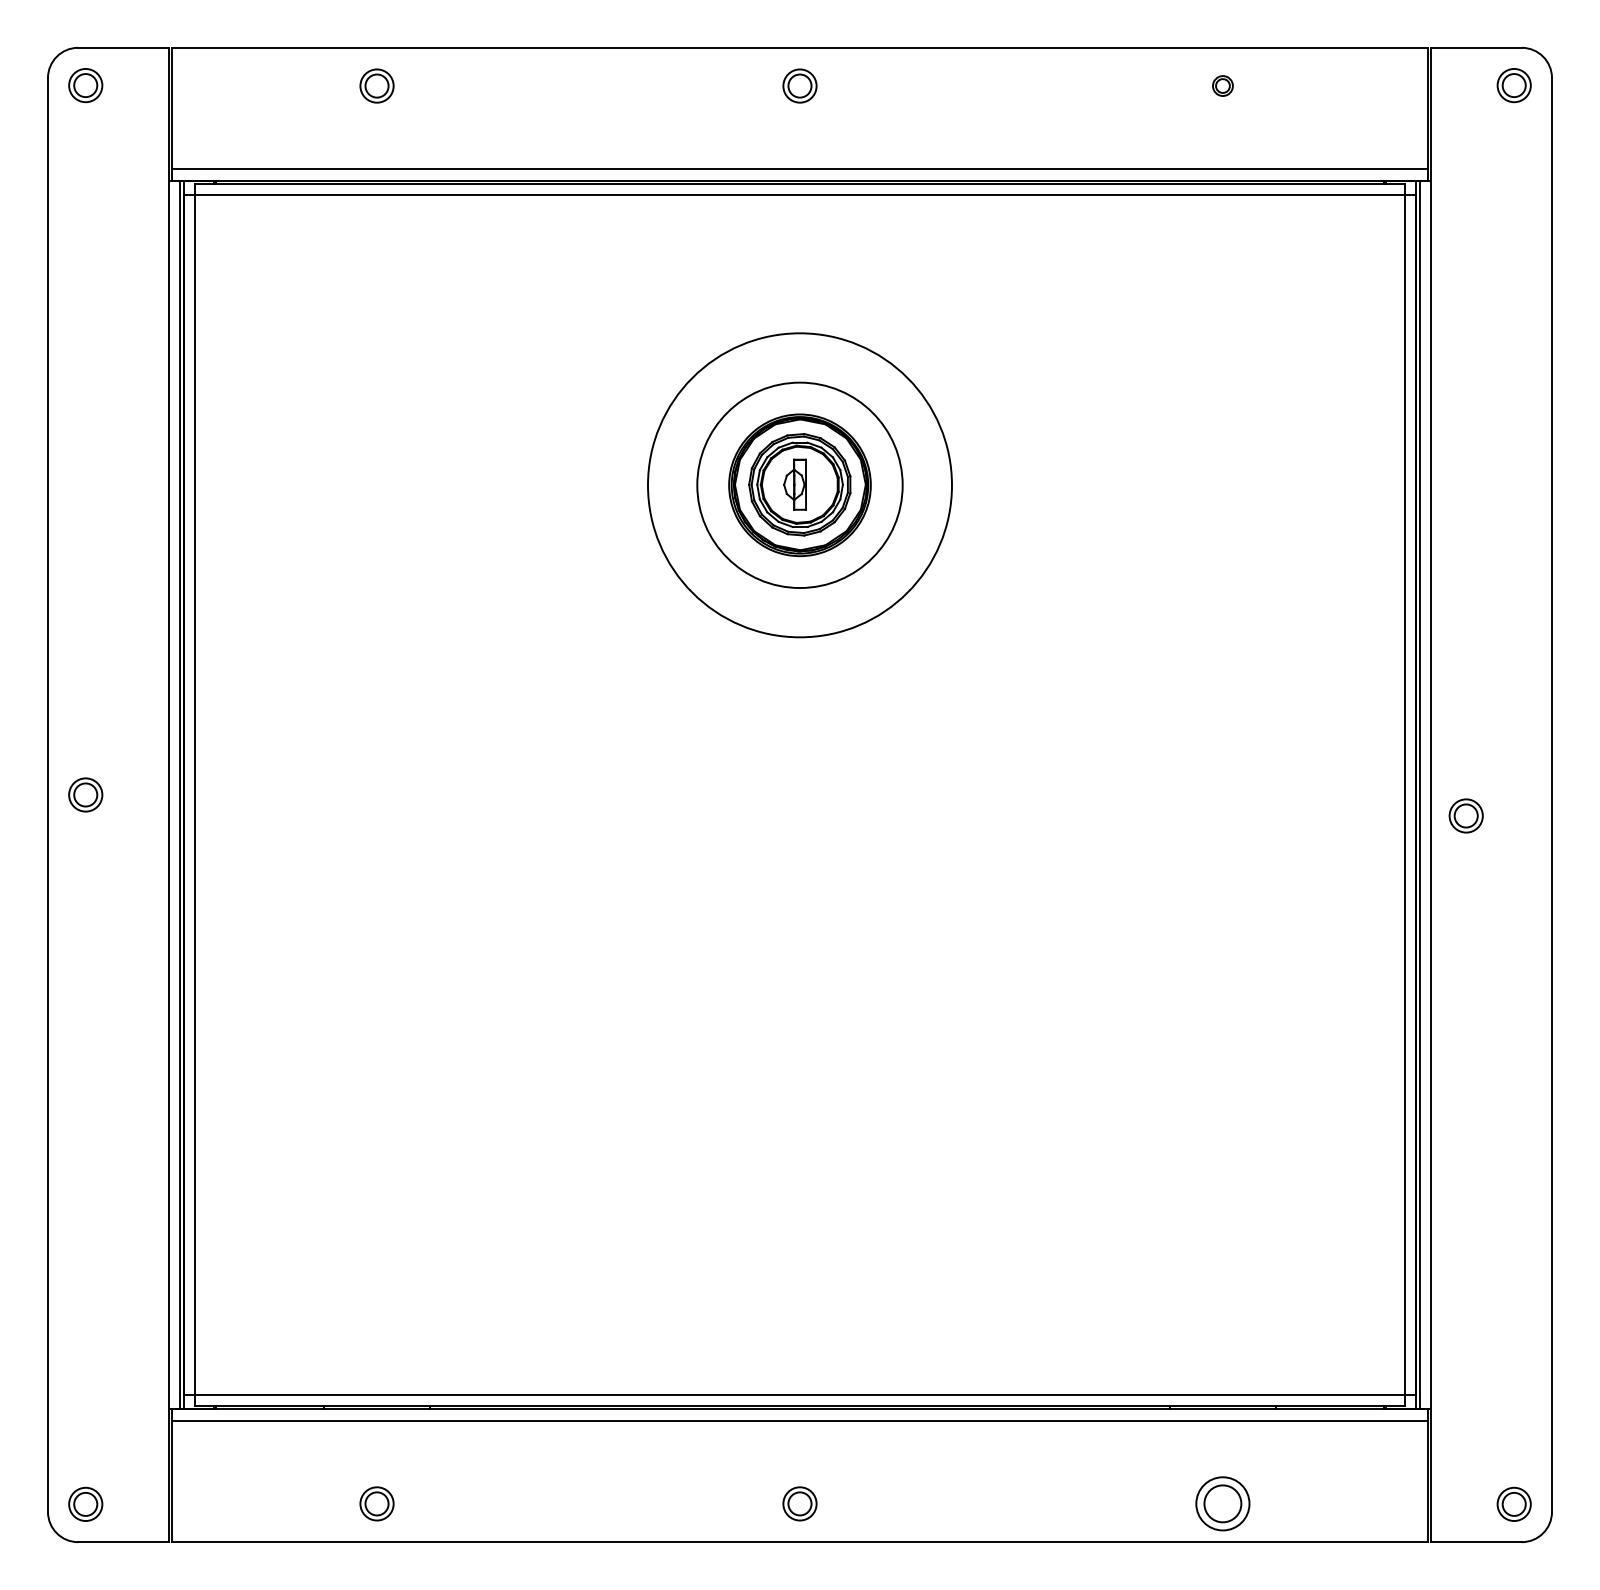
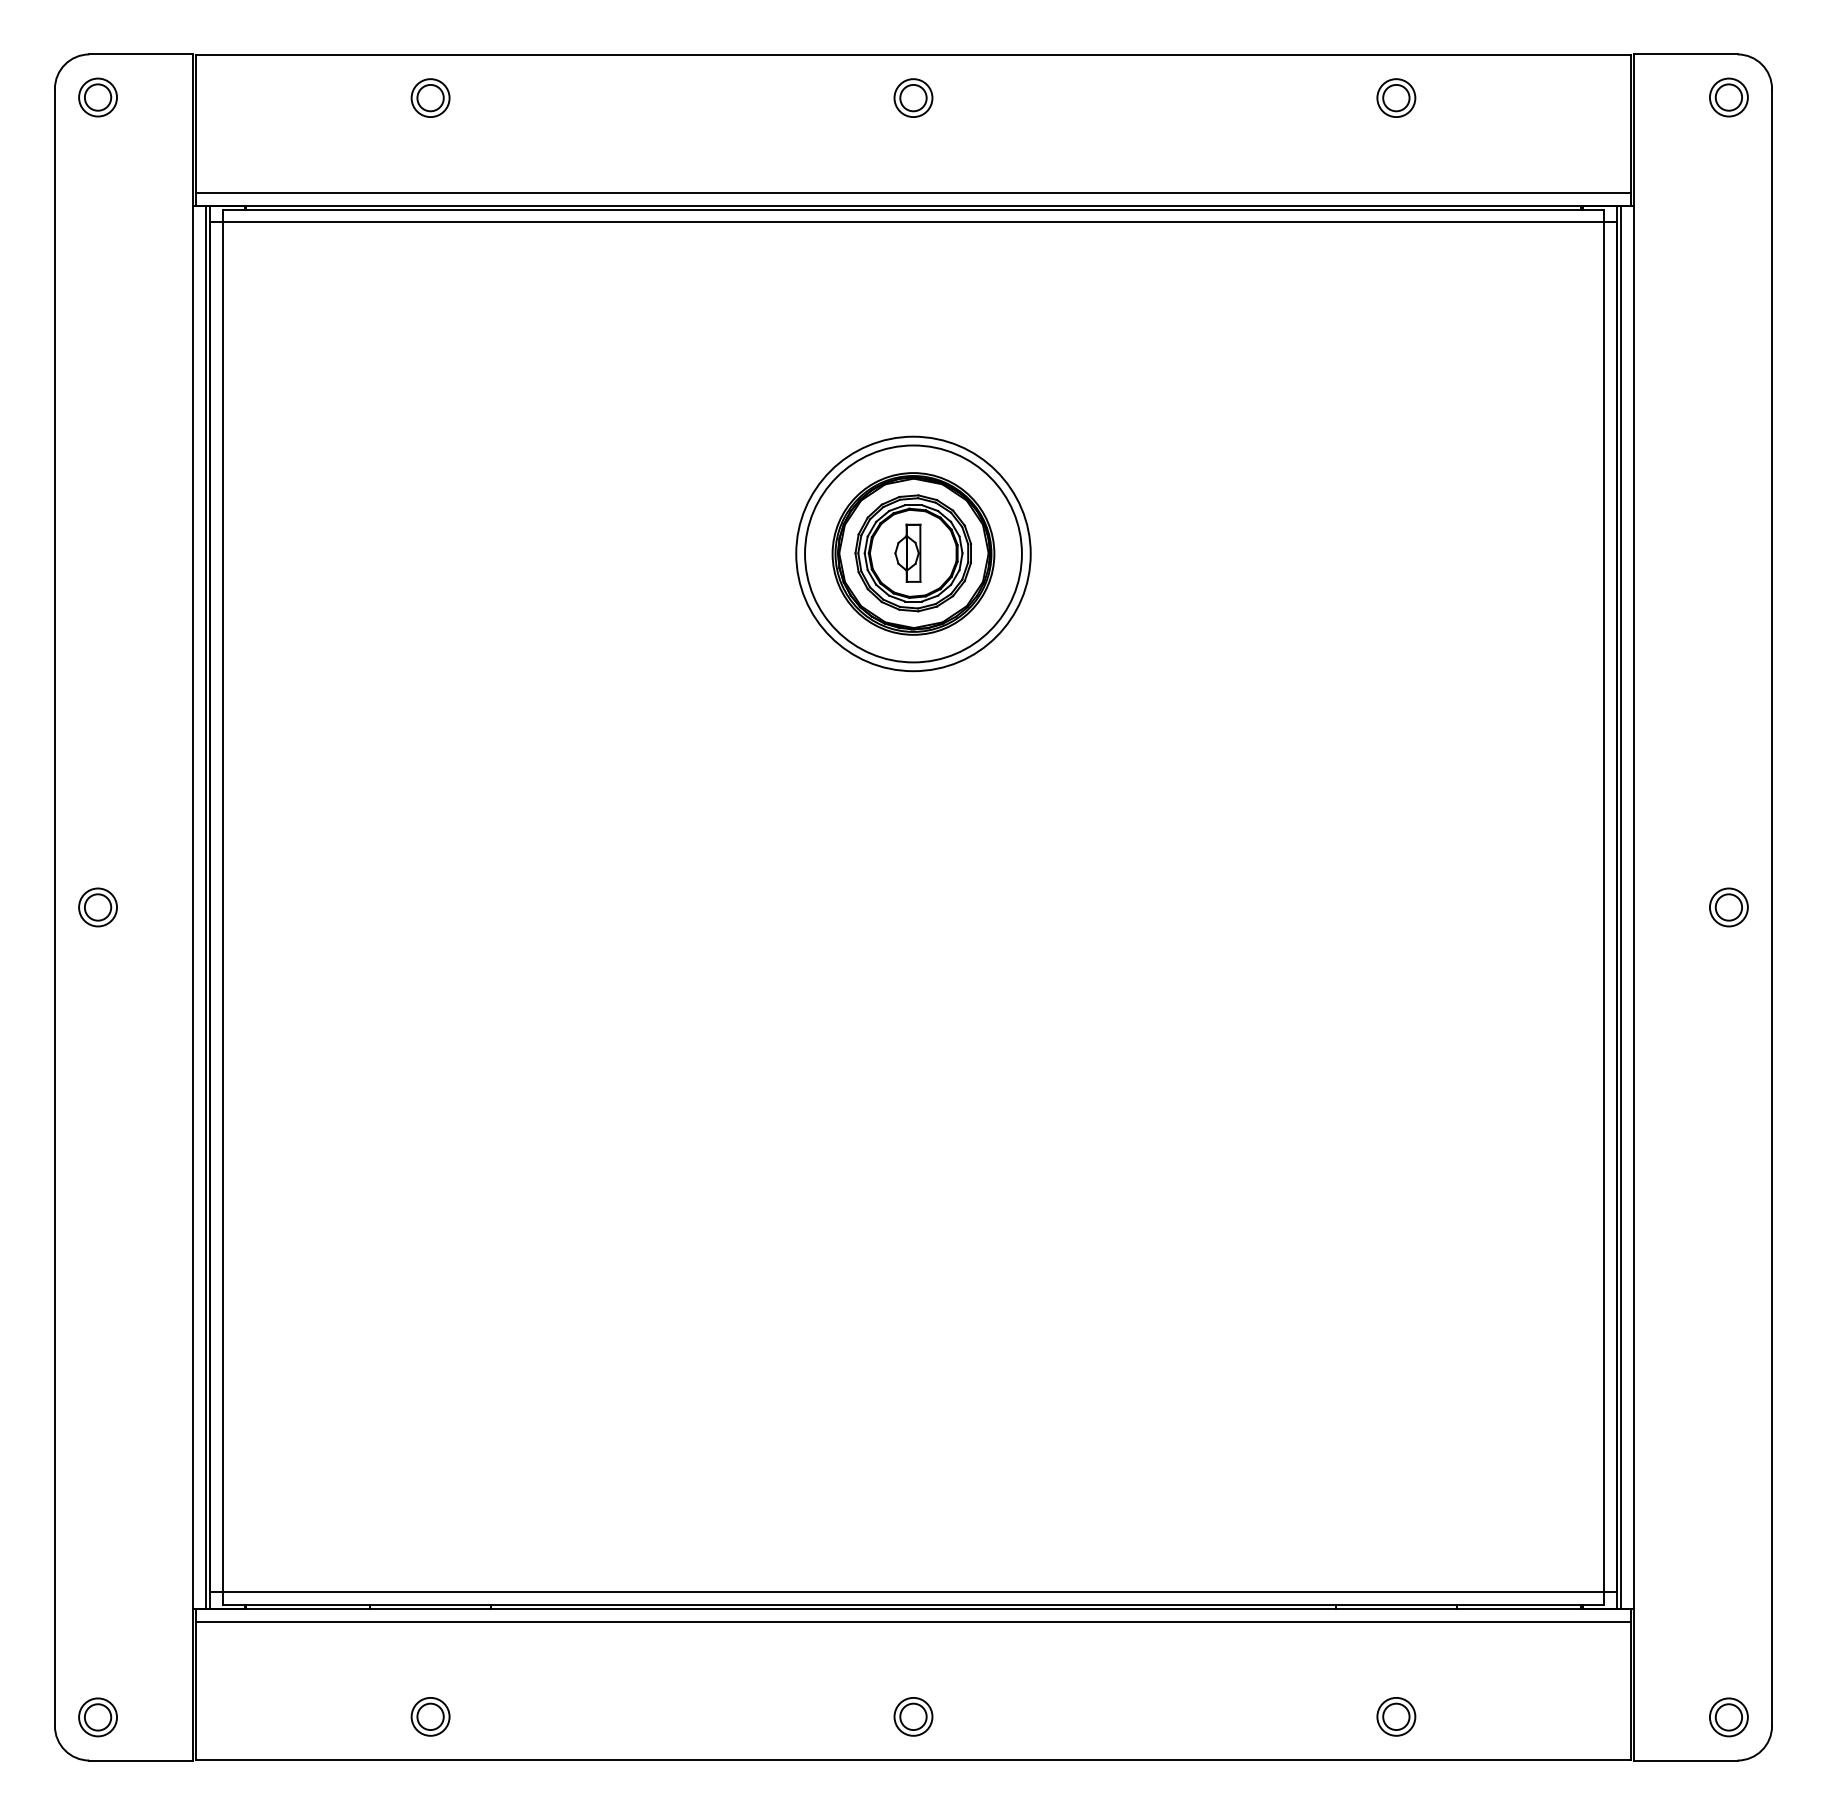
part: (1222, 85) -> (1395, 97), size x1.67
circle: (799, 485) -> (912, 554), size x0.62
part: (1465, 815) -> (1728, 906), moved
part: (1222, 1503) -> (1395, 1716), size x0.62

